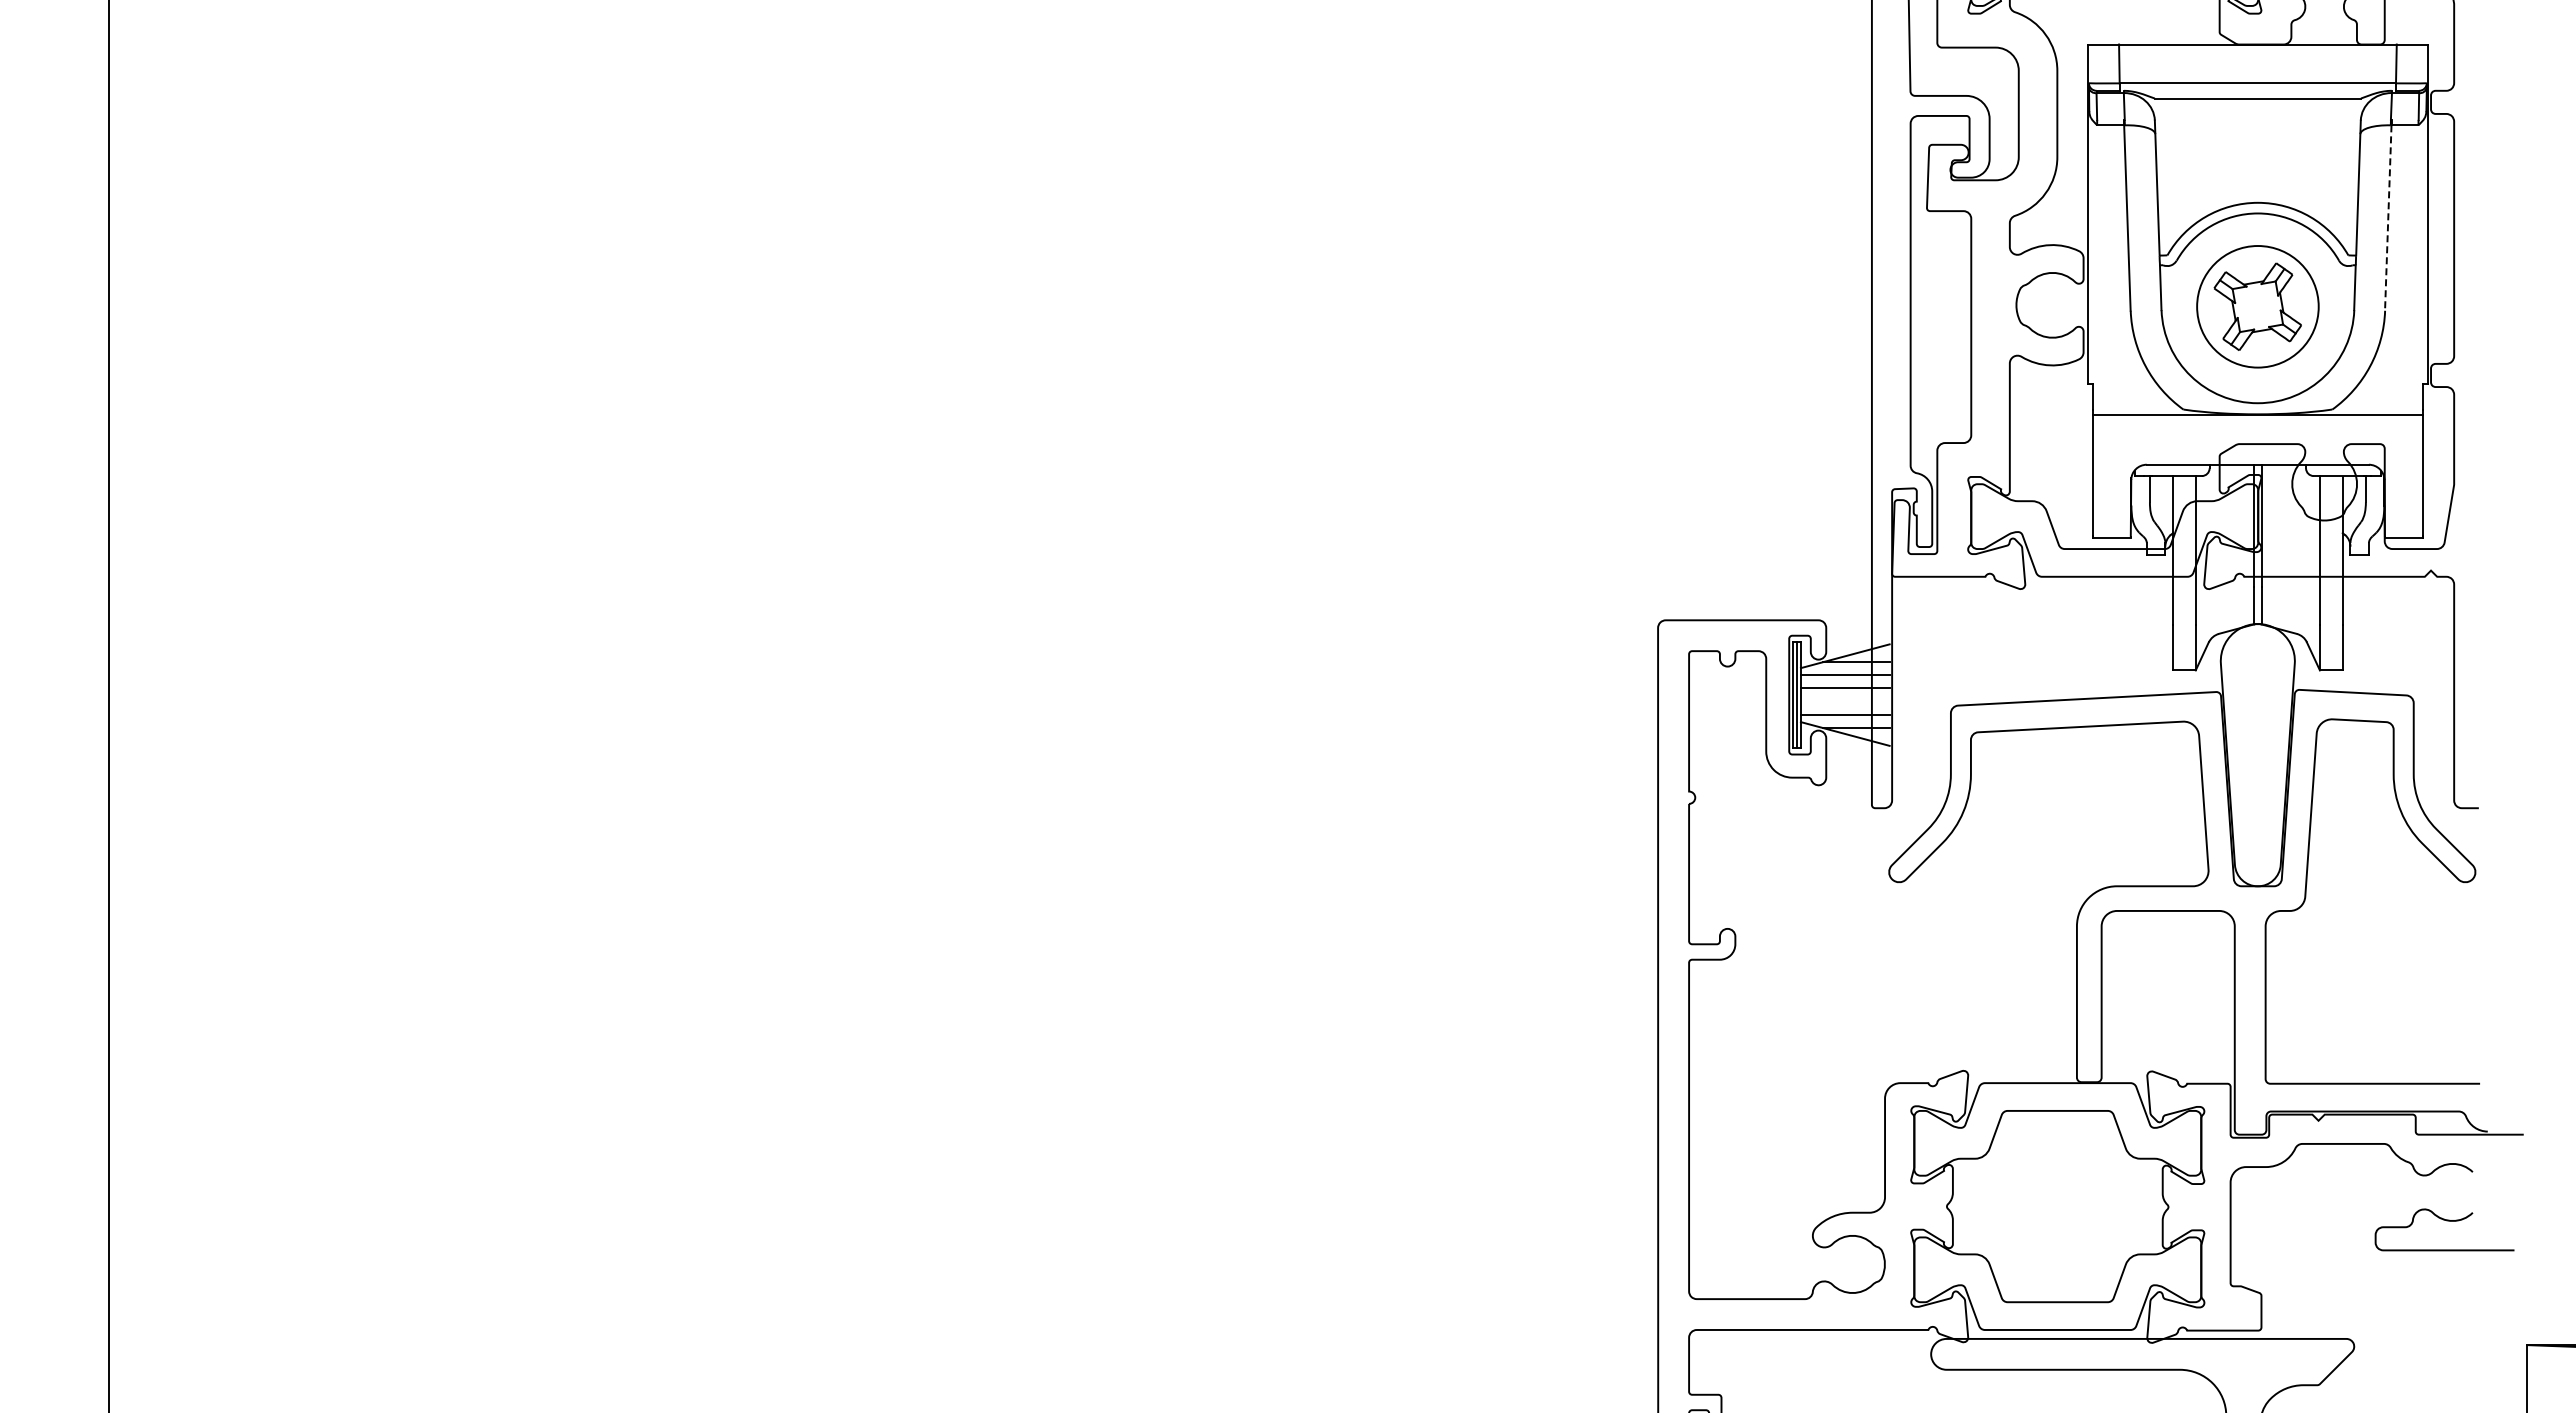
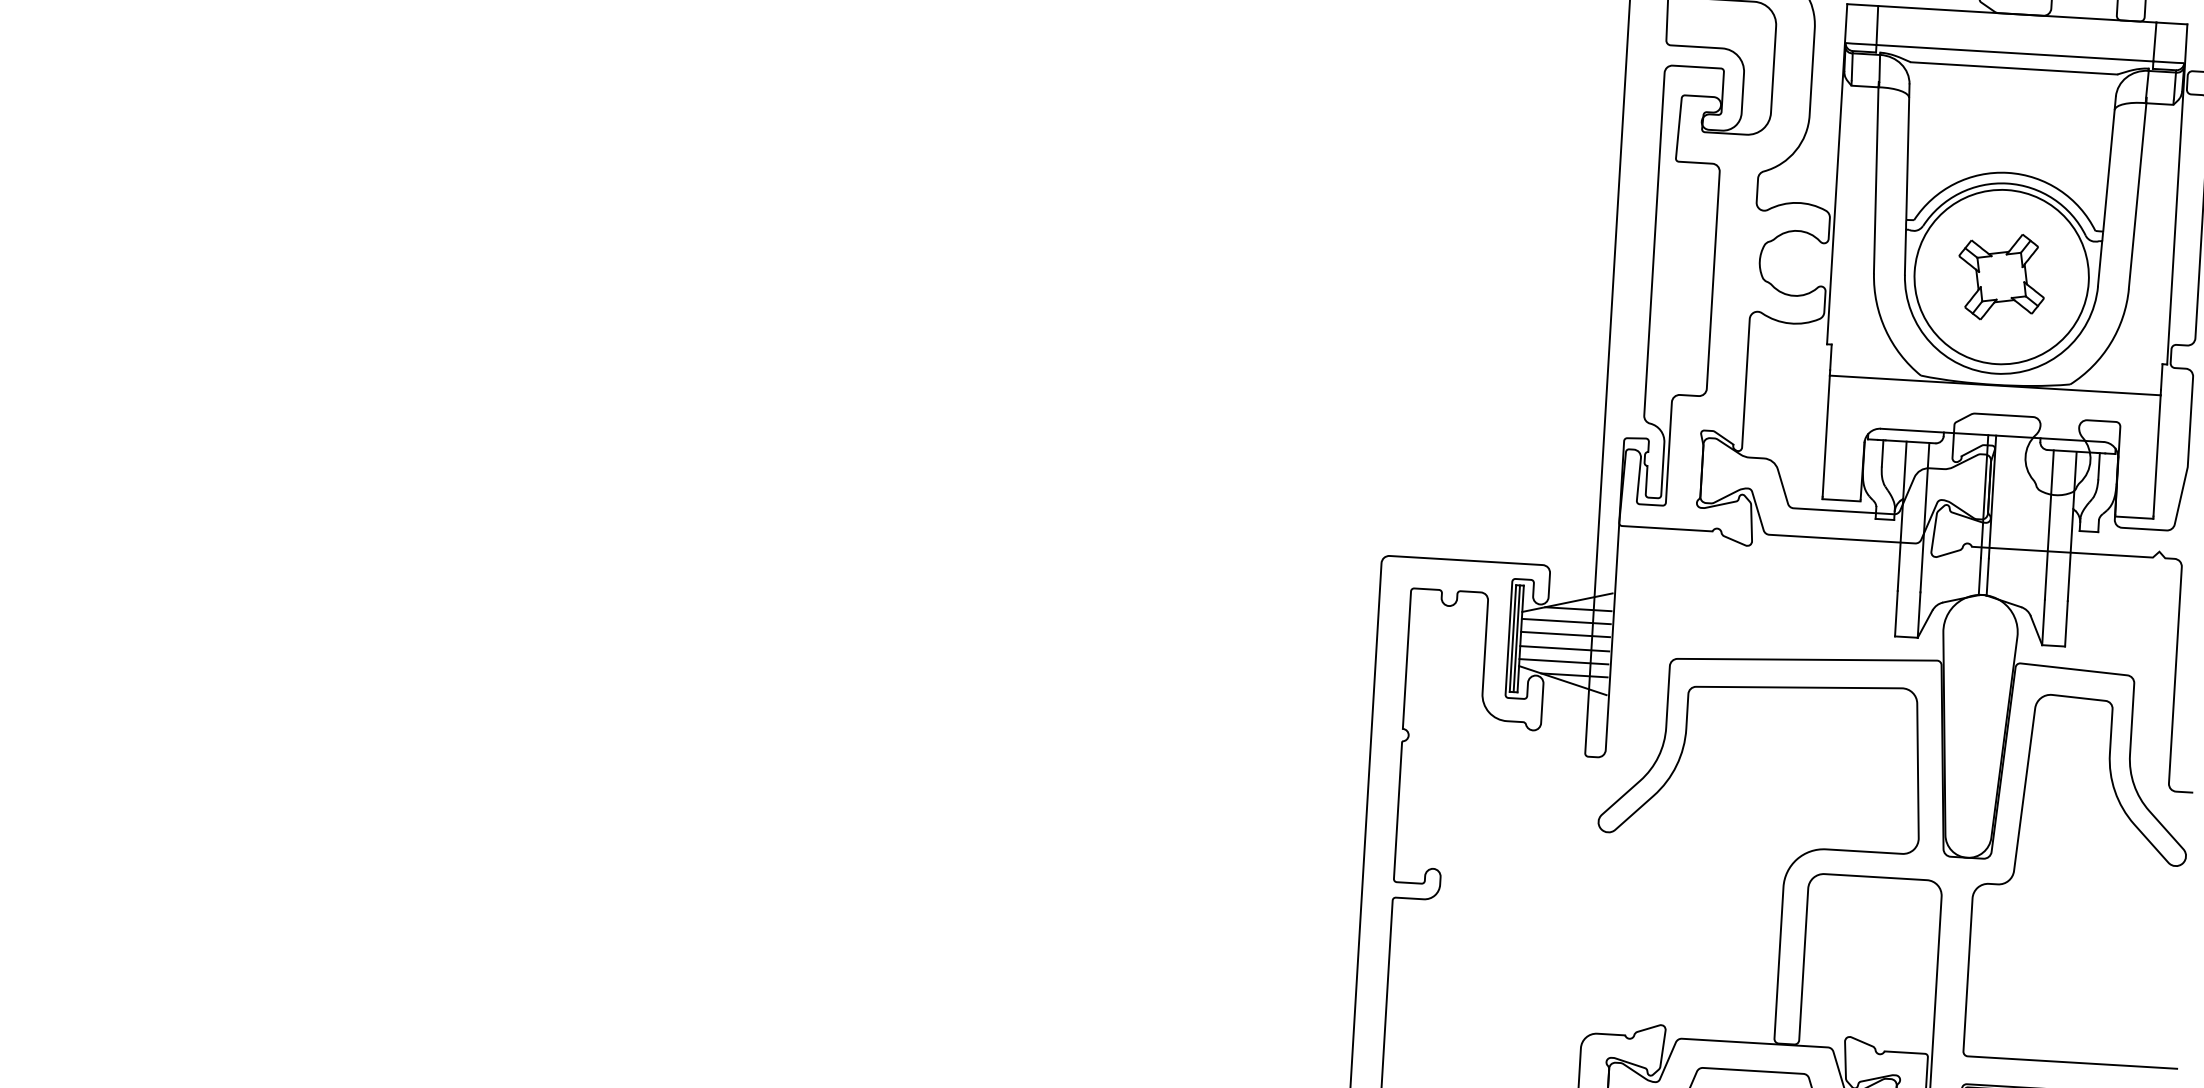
line: (2388, 218) -> (2137, 196), dashed -> solid
circle: (2257, 306) -> (2001, 276), size x1.43
line: (1844, 702) -> (1563, 648), added

